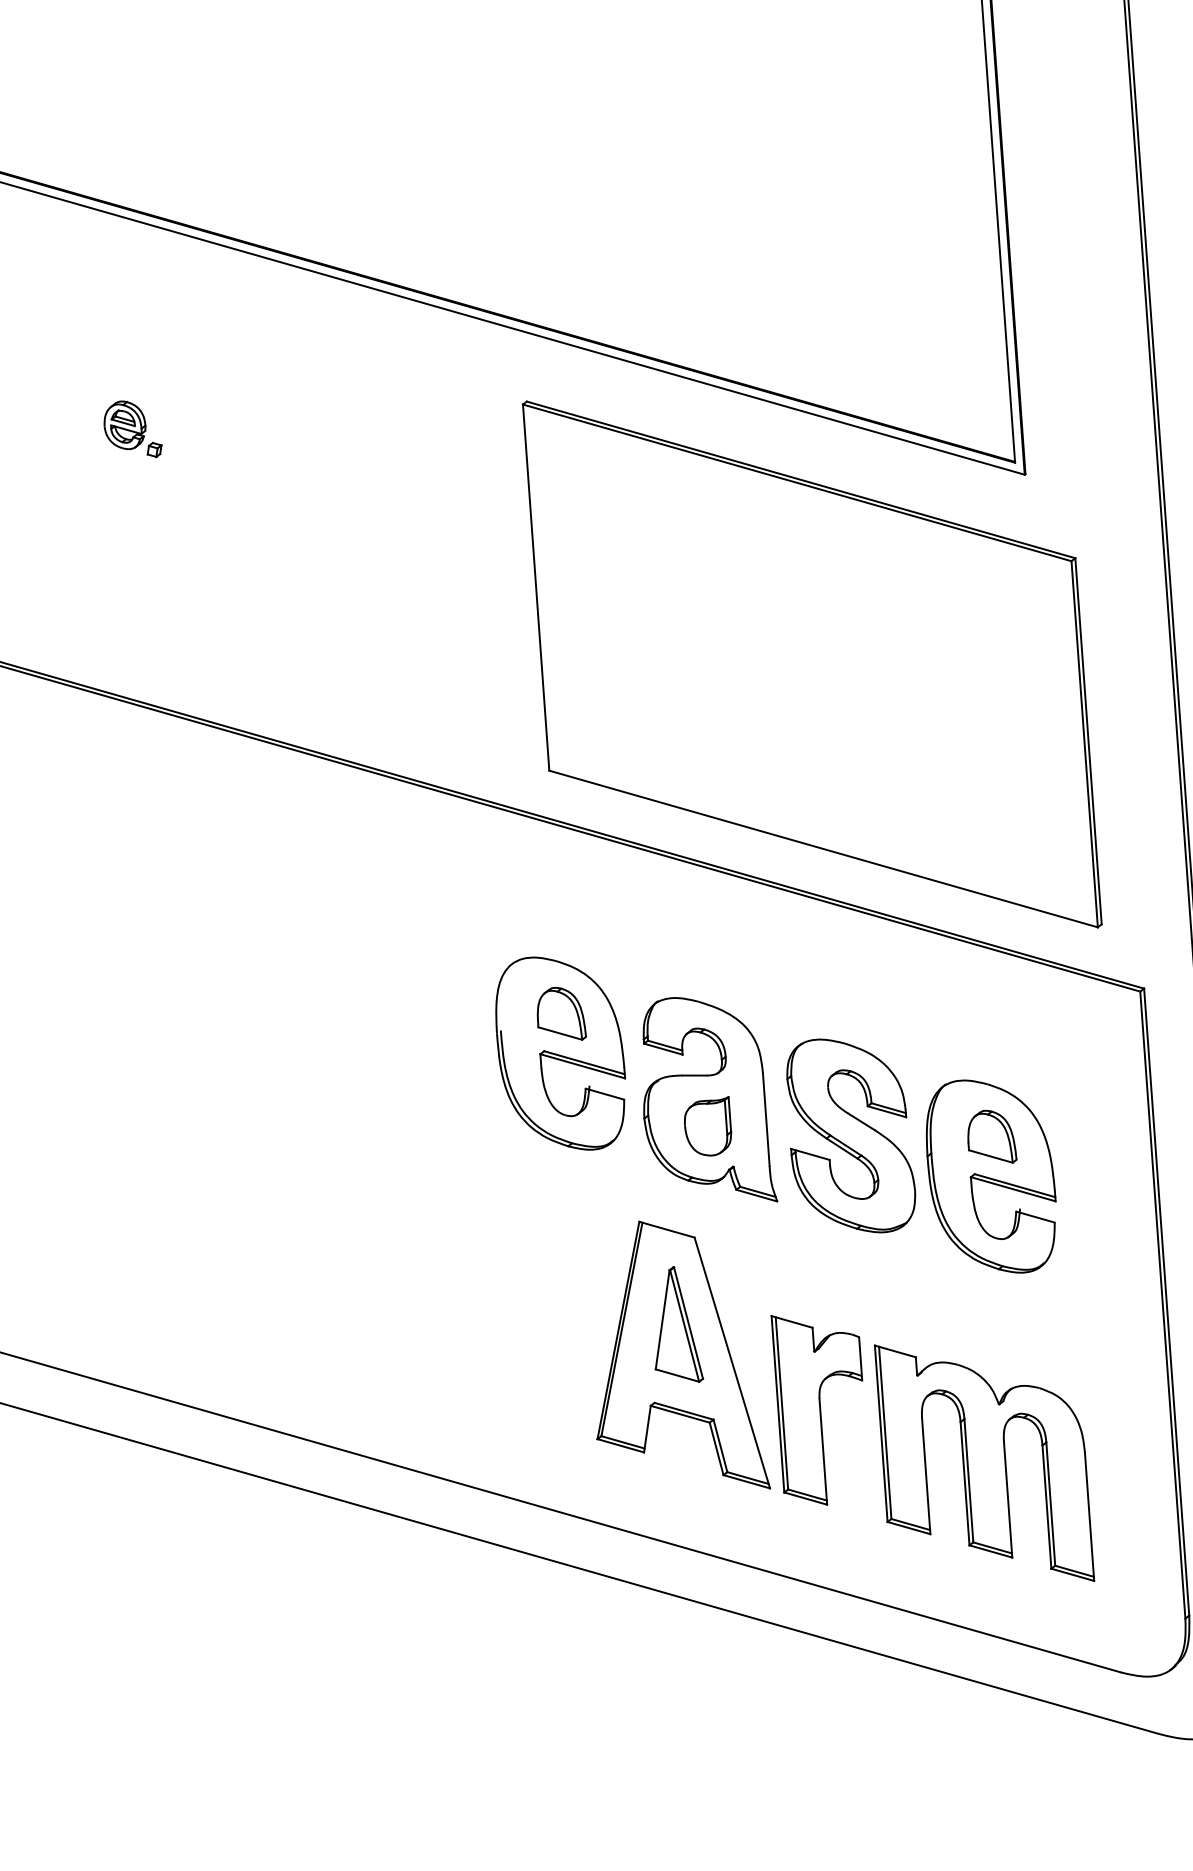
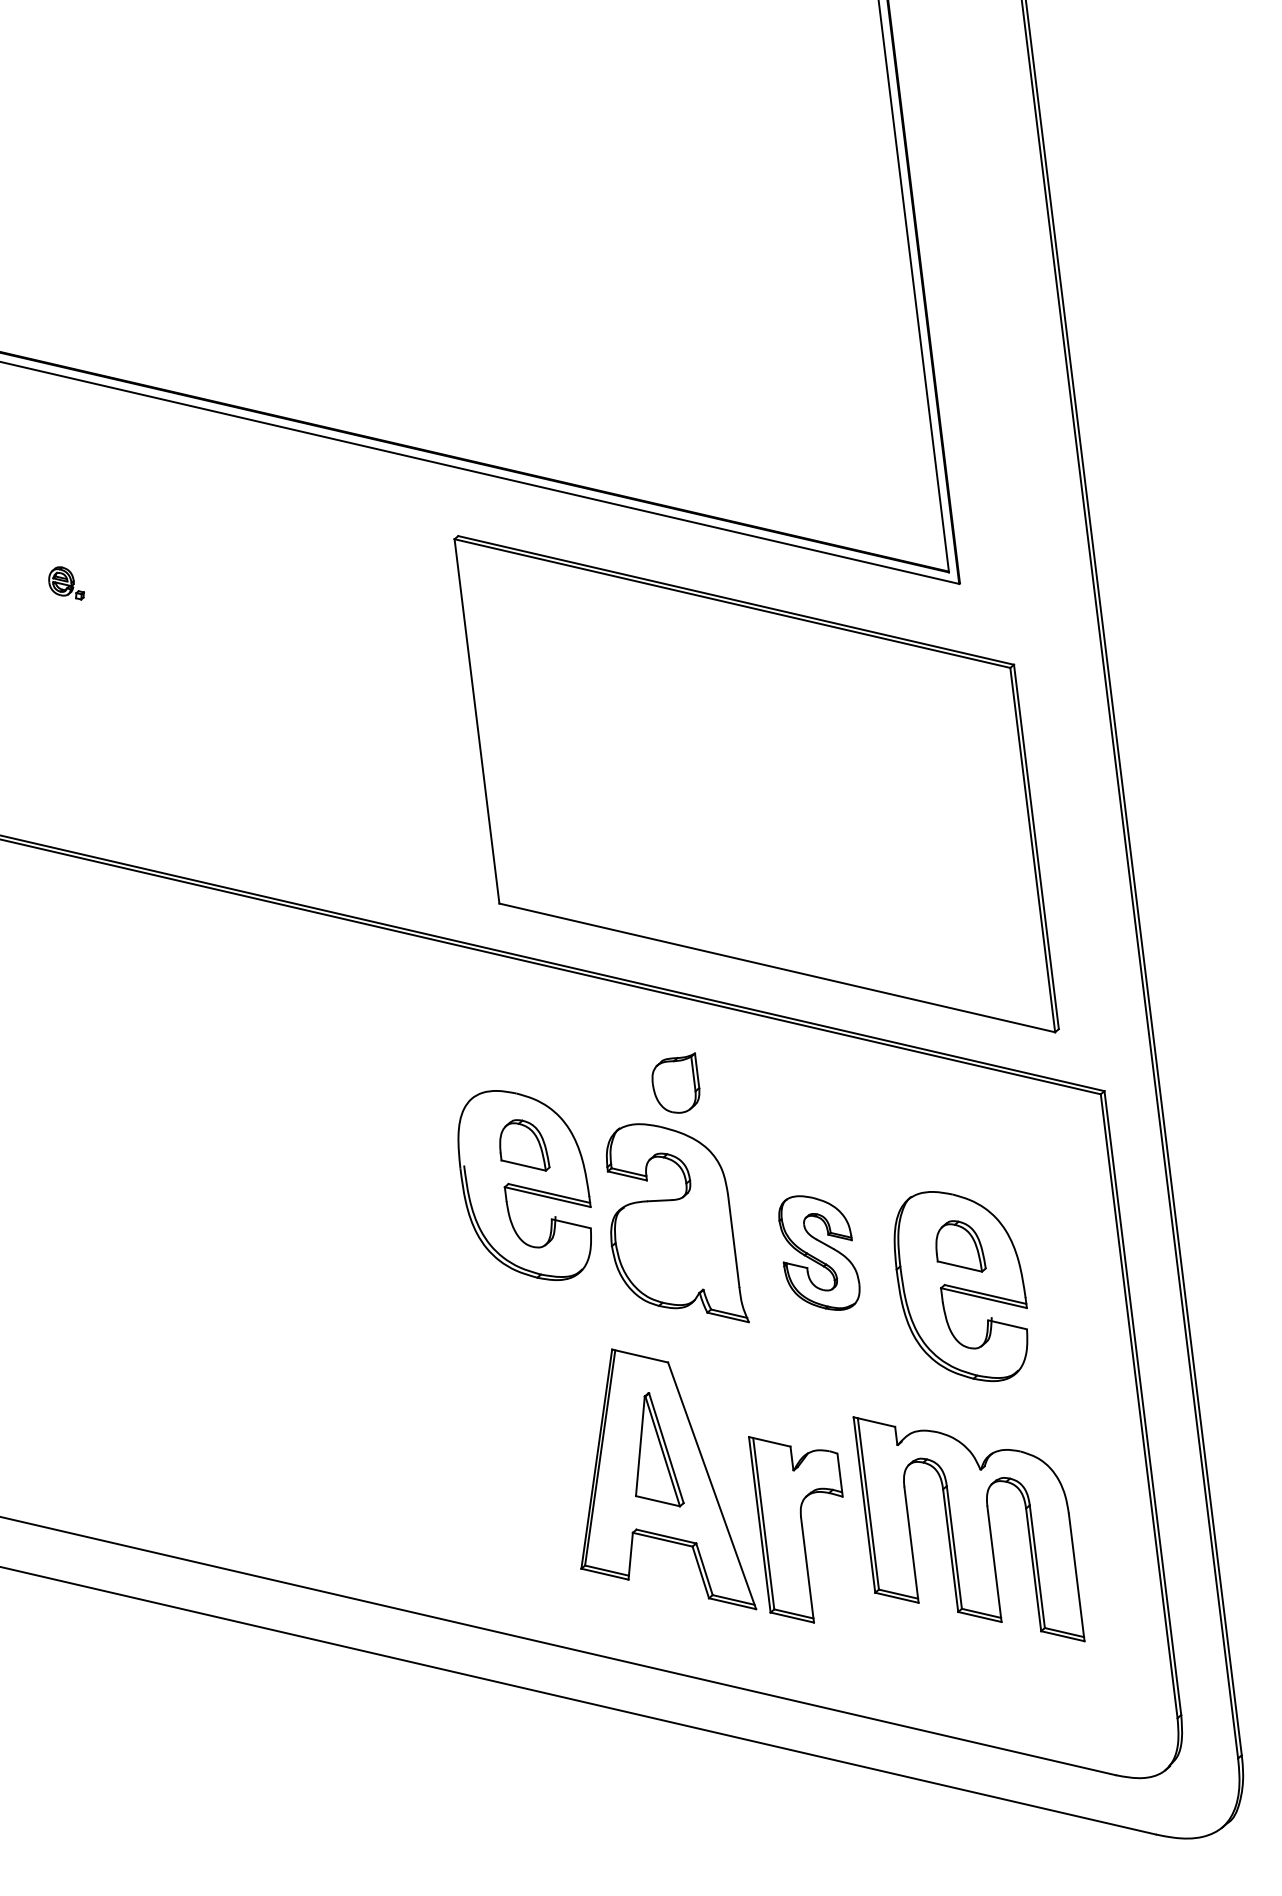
part: (133, 429) -> (66, 583), size x0.6
part: (707, 1125) -> (675, 1082), moved
part: (851, 1135) -> (819, 1252), size x0.6
part: (983, 1463) -> (968, 1529), moved

